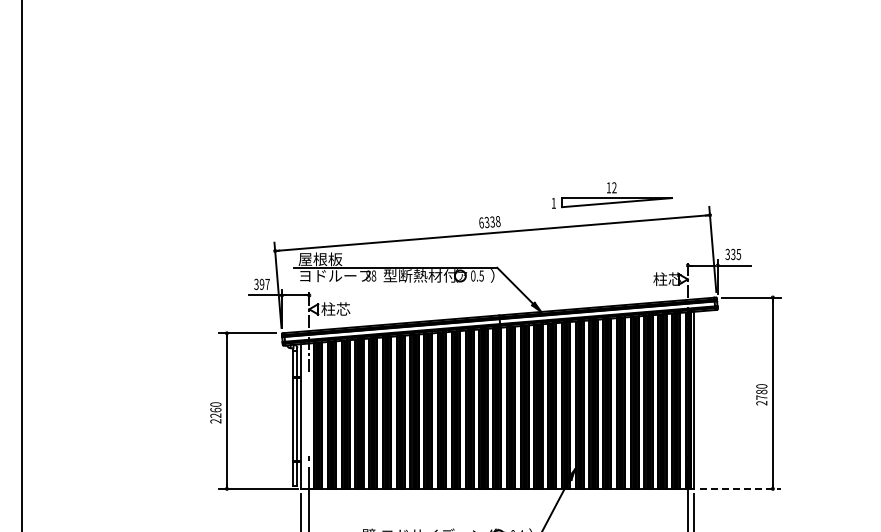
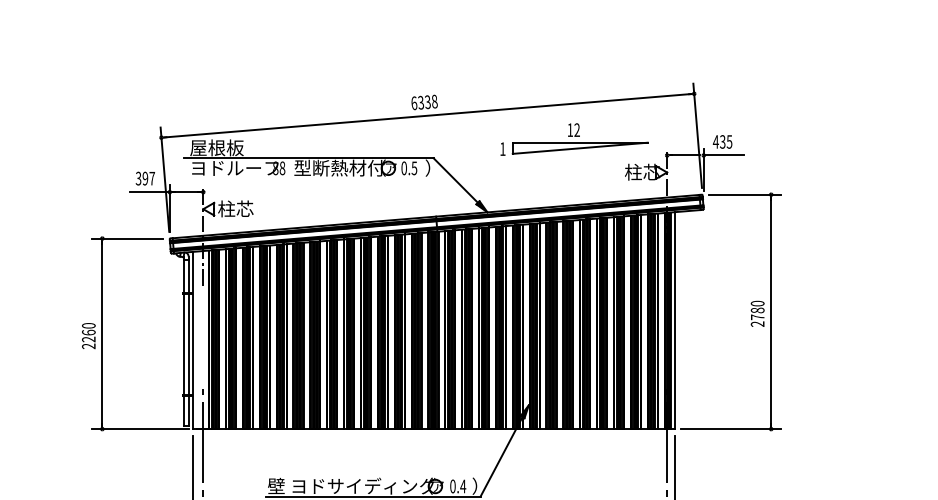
part: (612, 195) -> (574, 139), moved
text: (727, 254) -> (715, 141), 335 -> 435
line: (740, 488) -> (731, 428), dashed -> solid

